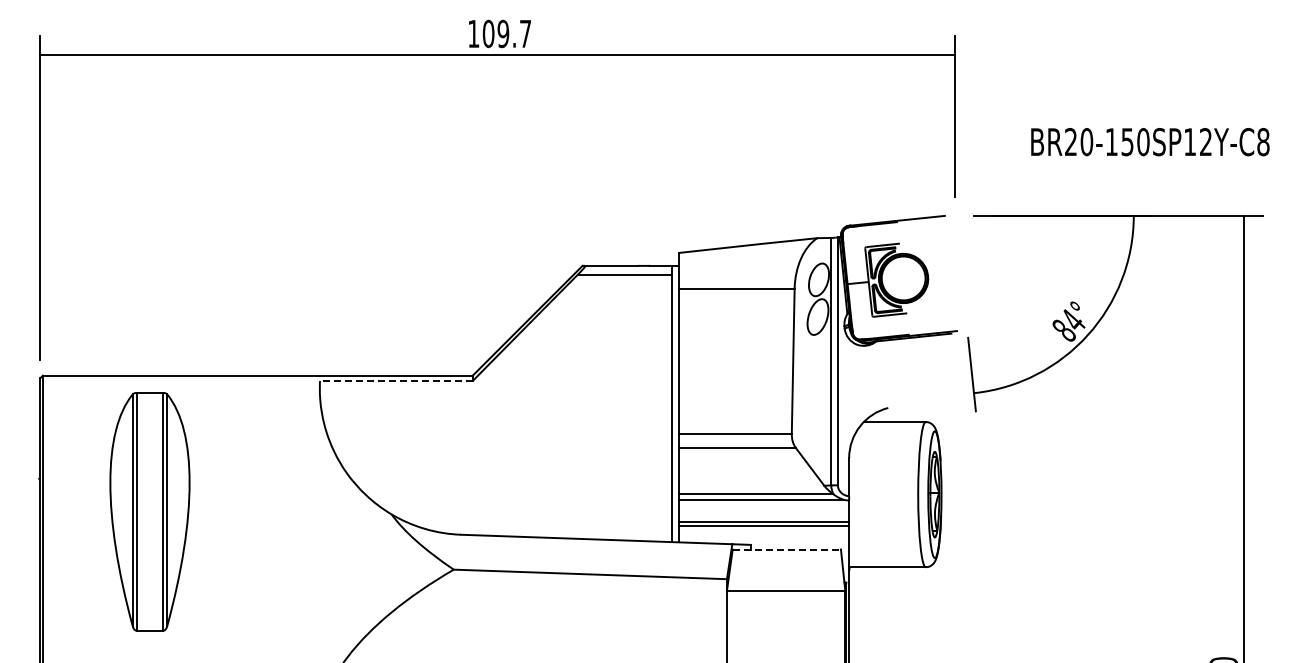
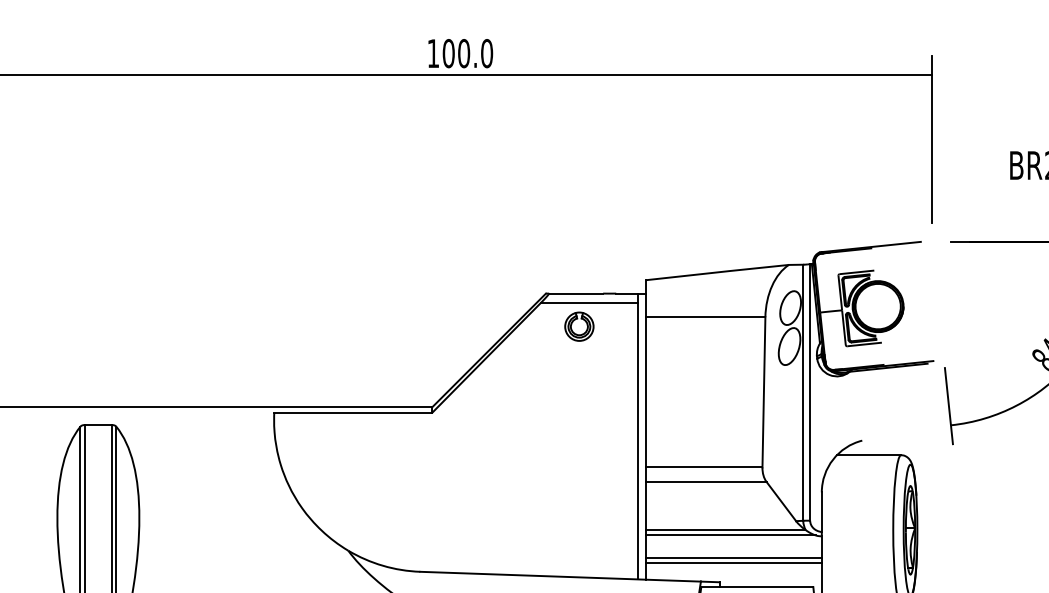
text: (514, 33) -> (475, 53), 109.7 -> 100.0
part: (614, 297) -> (579, 326), added
line: (395, 381) -> (352, 413), dashed -> solid
line: (787, 549) -> (758, 587), dashed -> solid

